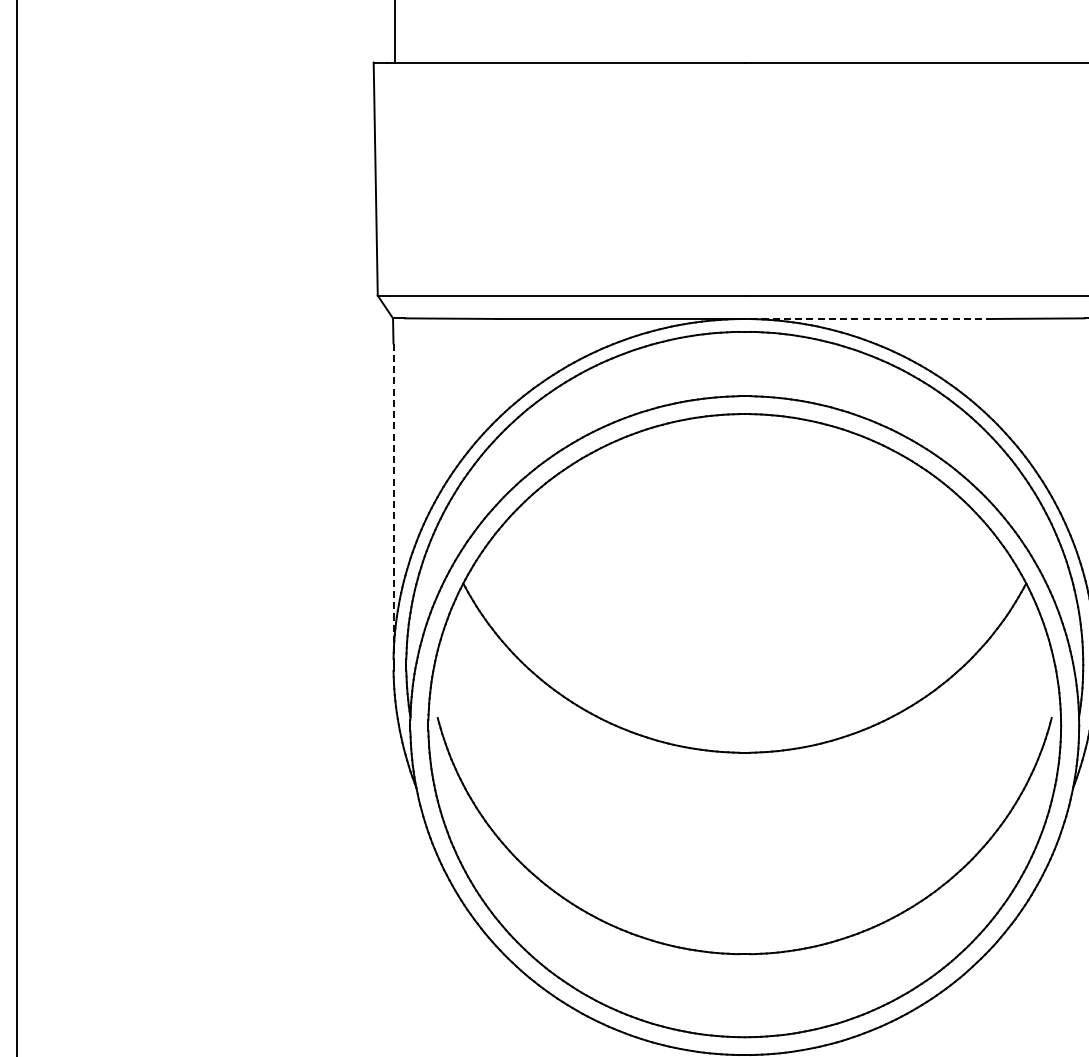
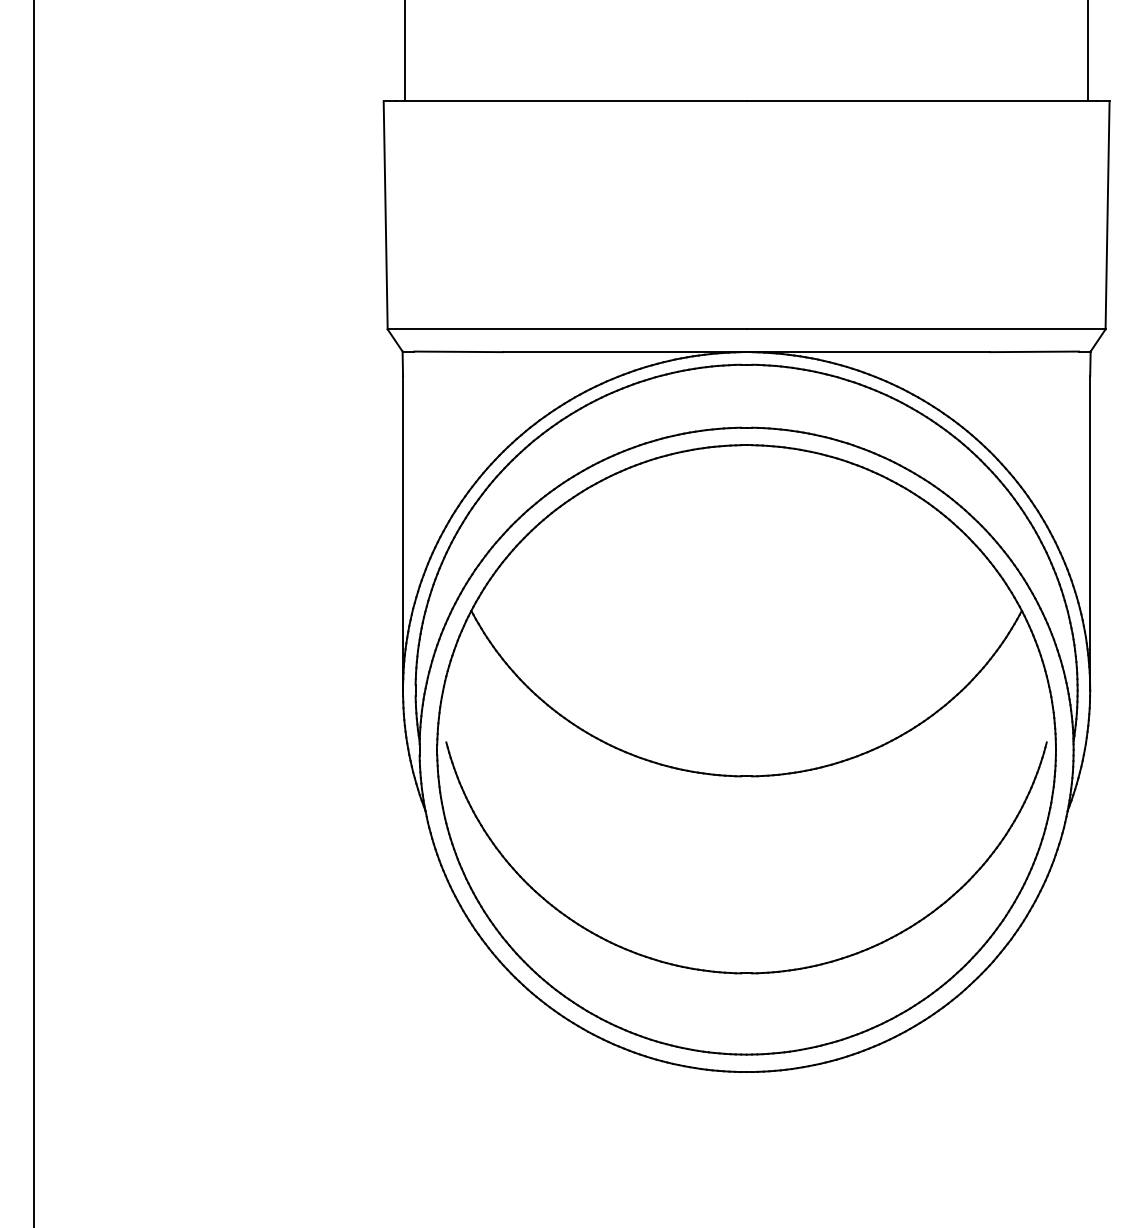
line: (869, 319) -> (868, 352), dashed -> solid
line: (393, 504) -> (403, 533), dashed -> solid

